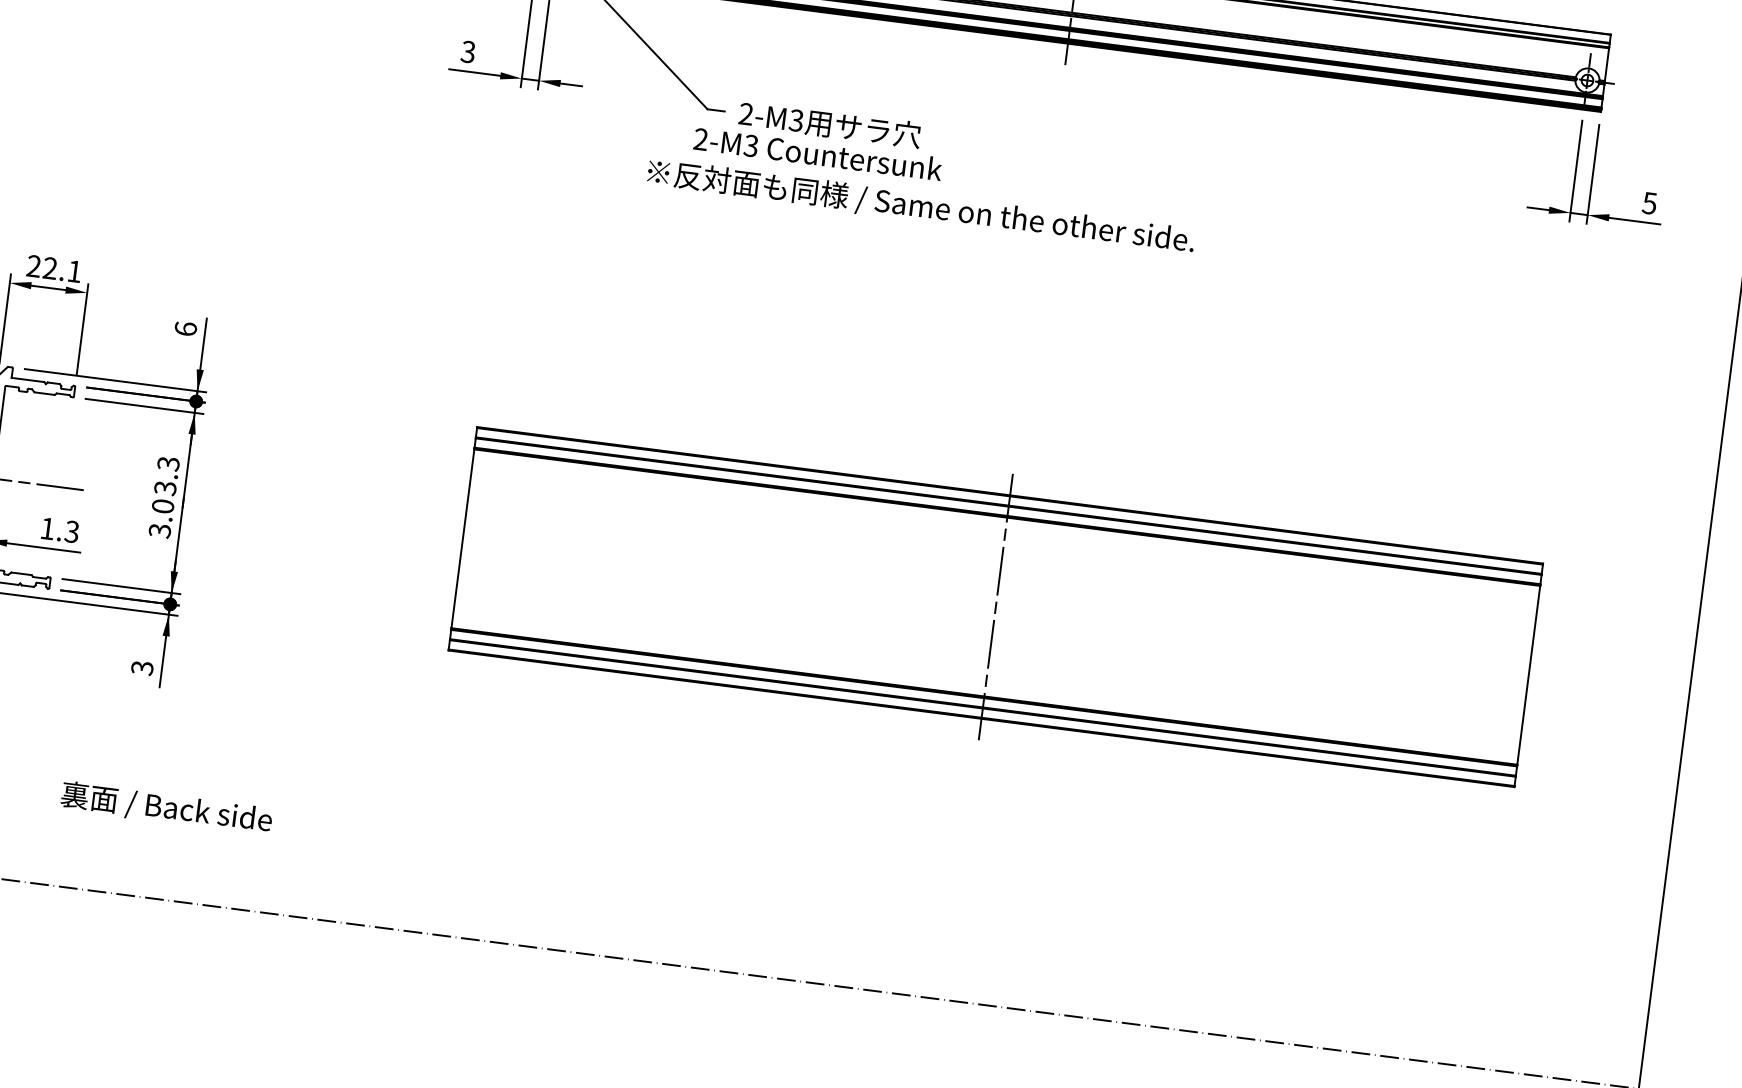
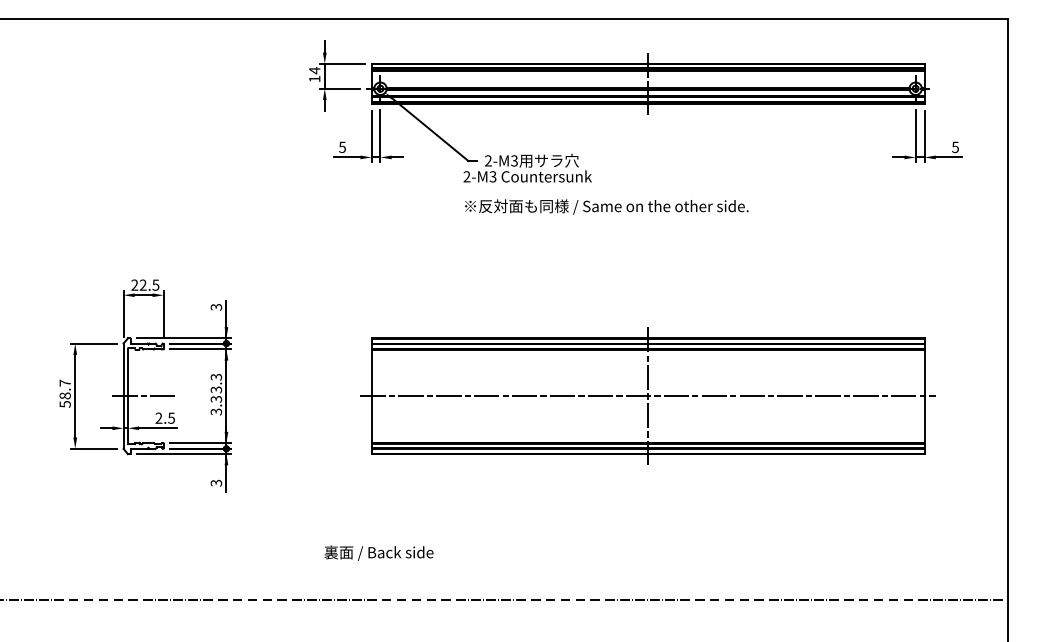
text: (468, 50) -> (342, 146), 3 -> 5
text: (920, 206) -> (606, 206), moved
text: (74, 270) -> (155, 284), 22.1 -> 22.5
text: (184, 327) -> (215, 306), 6 -> 3
text: (161, 504) -> (215, 398), 3.0 -> 3.3
text: (58, 528) -> (164, 417), 1.3 -> 2.5
line: (994, 607) -> (647, 396), added
text: (165, 806) -> (378, 552), moved

